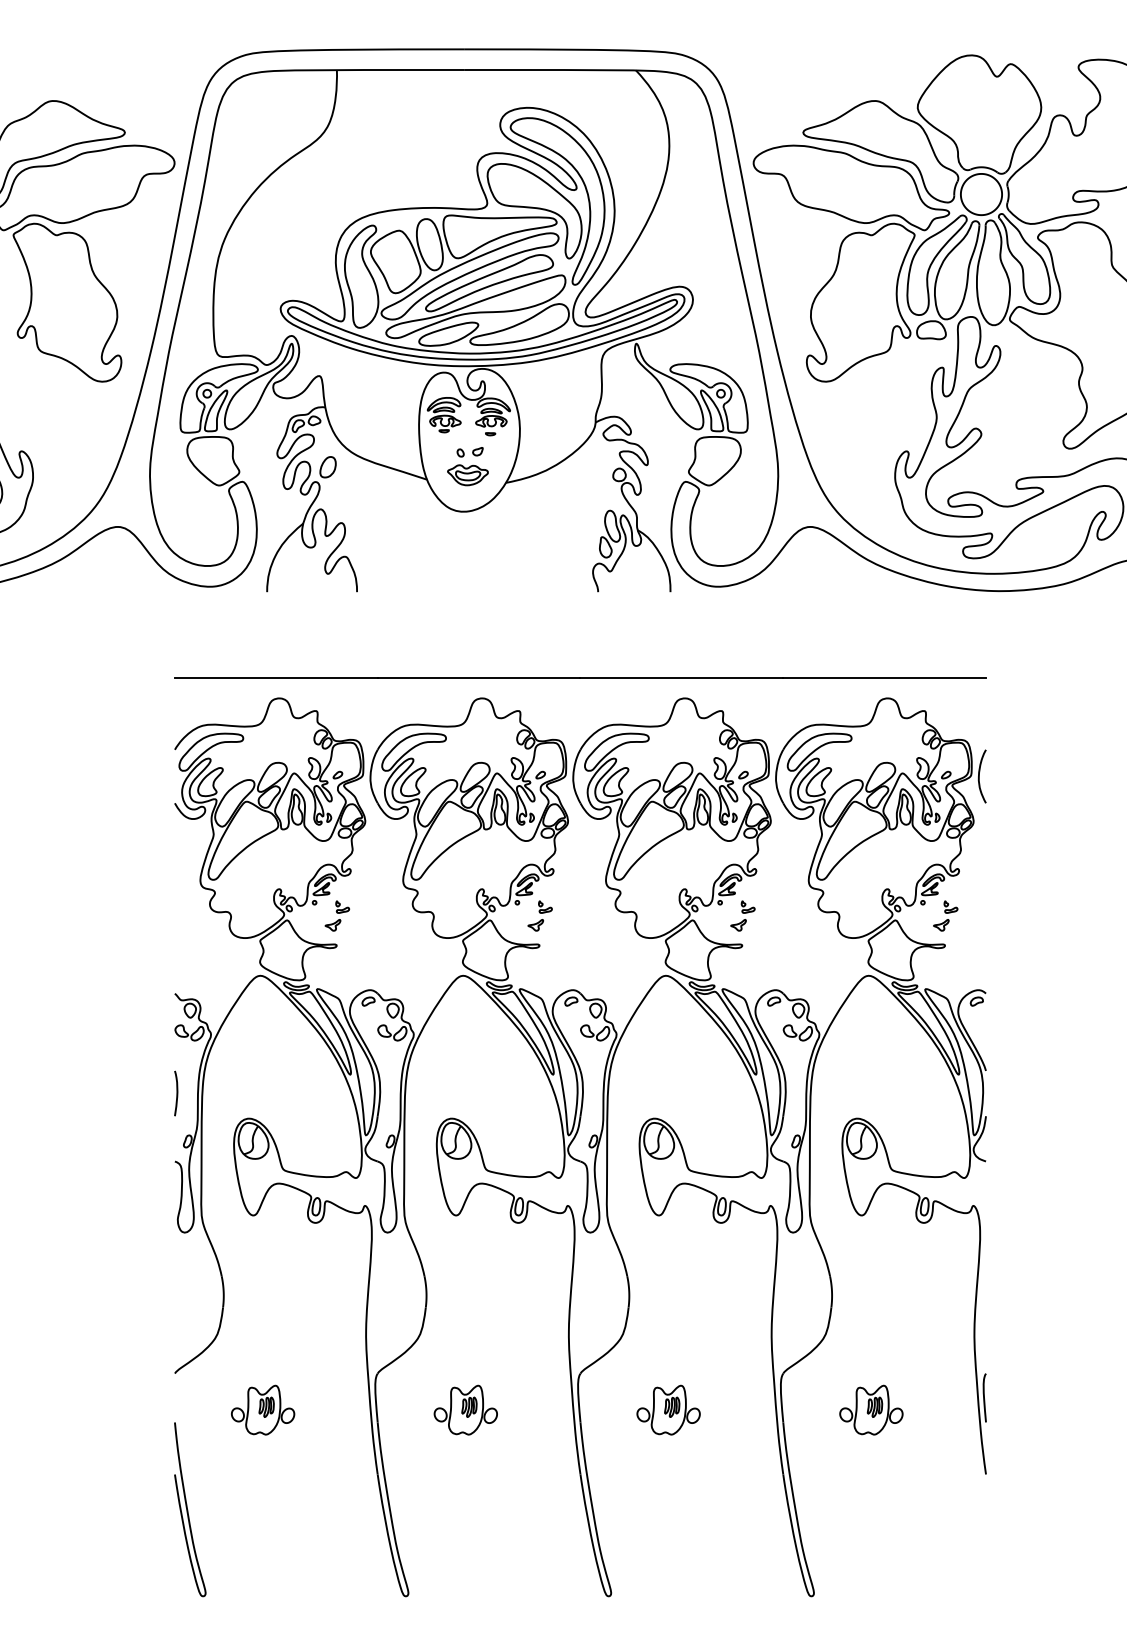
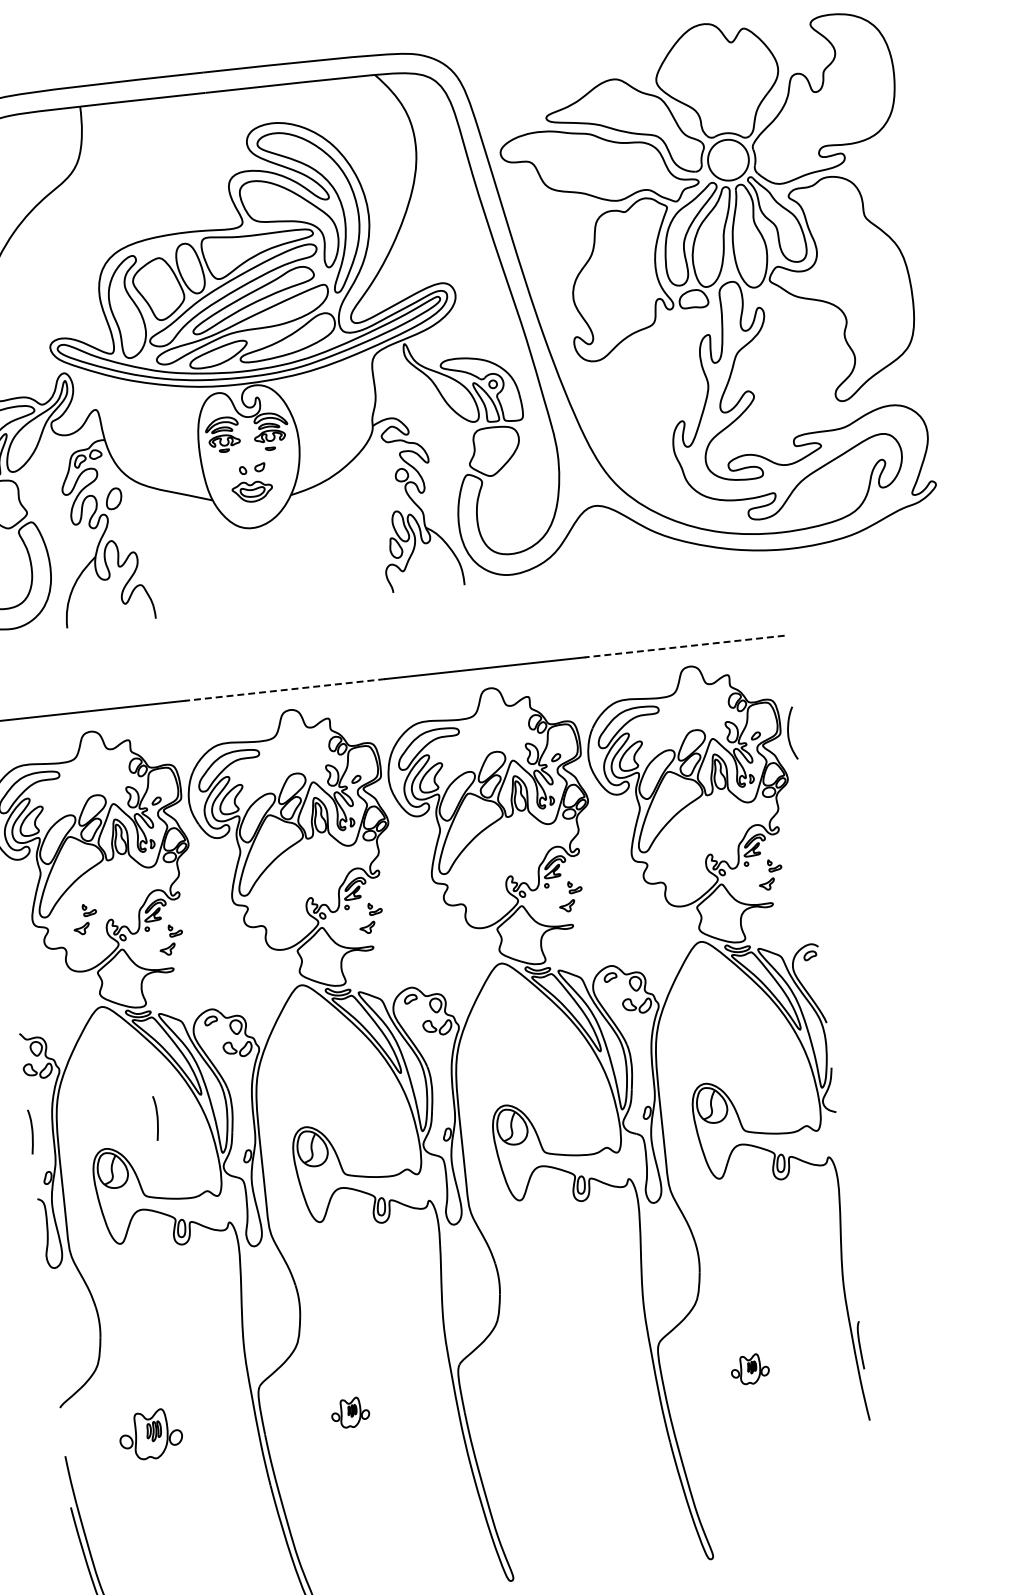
line: (478, 677) -> (284, 689), solid -> dashed
line: (884, 677) -> (684, 646), solid -> dashed
part: (253, 885) -> (85, 918), added
curve: (303, 1093) -> (156, 1118), added
part: (465, 1409) -> (350, 1412), size x0.6
part: (668, 1409) -> (550, 1390), removed
part: (871, 1409) -> (750, 1368), size x0.6

